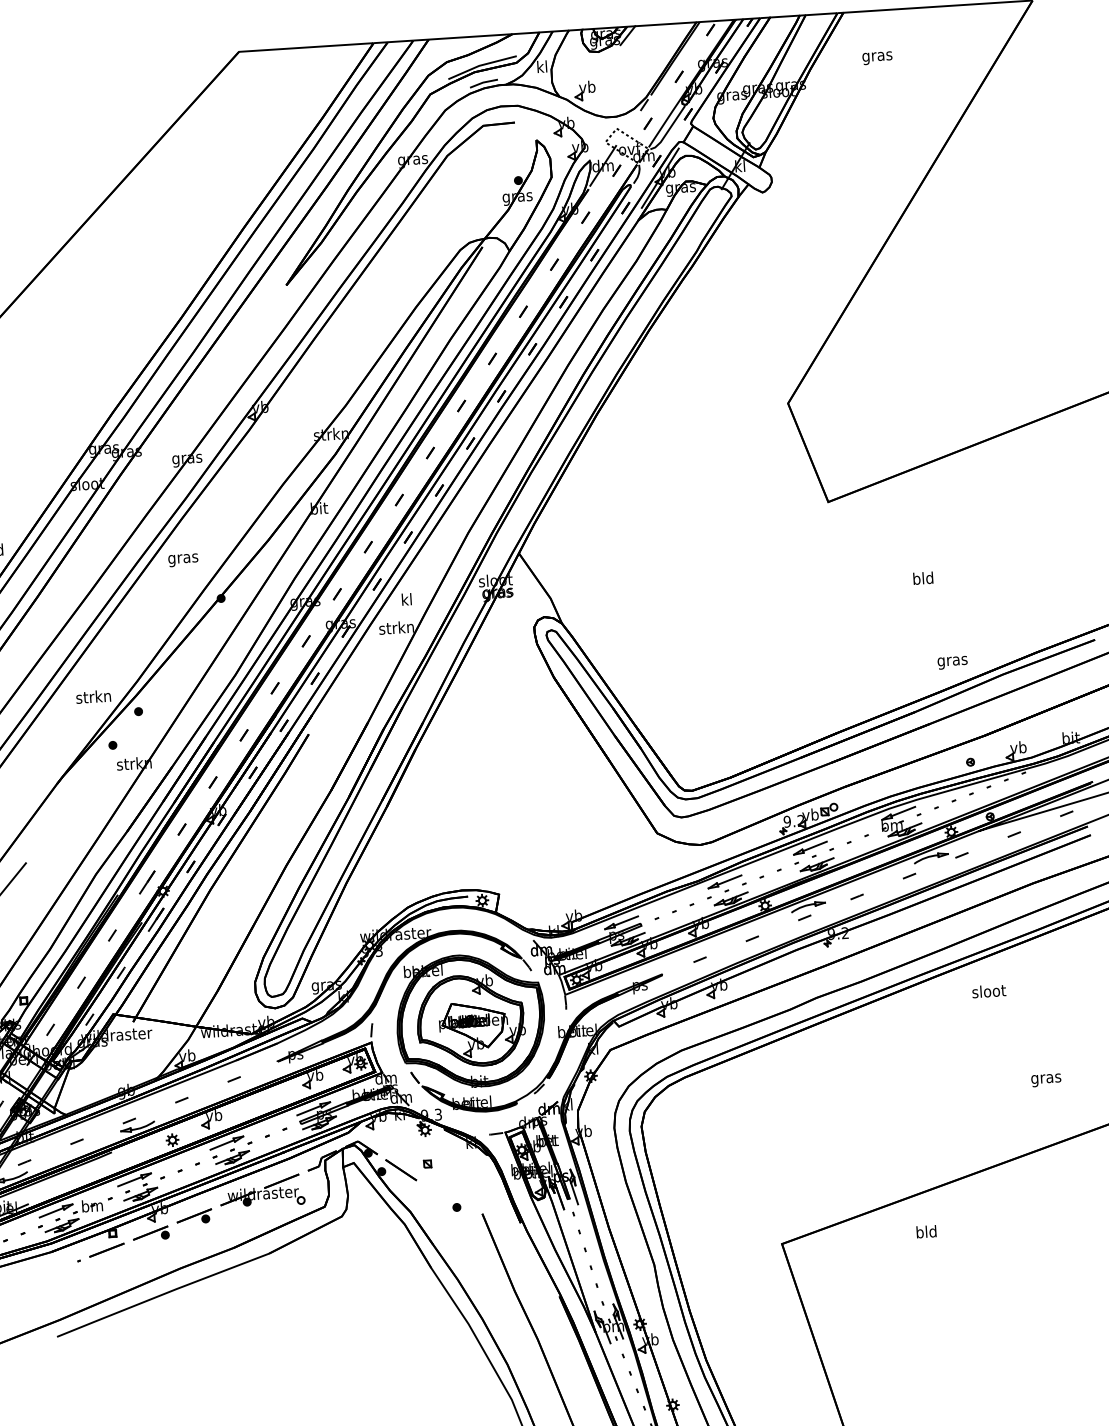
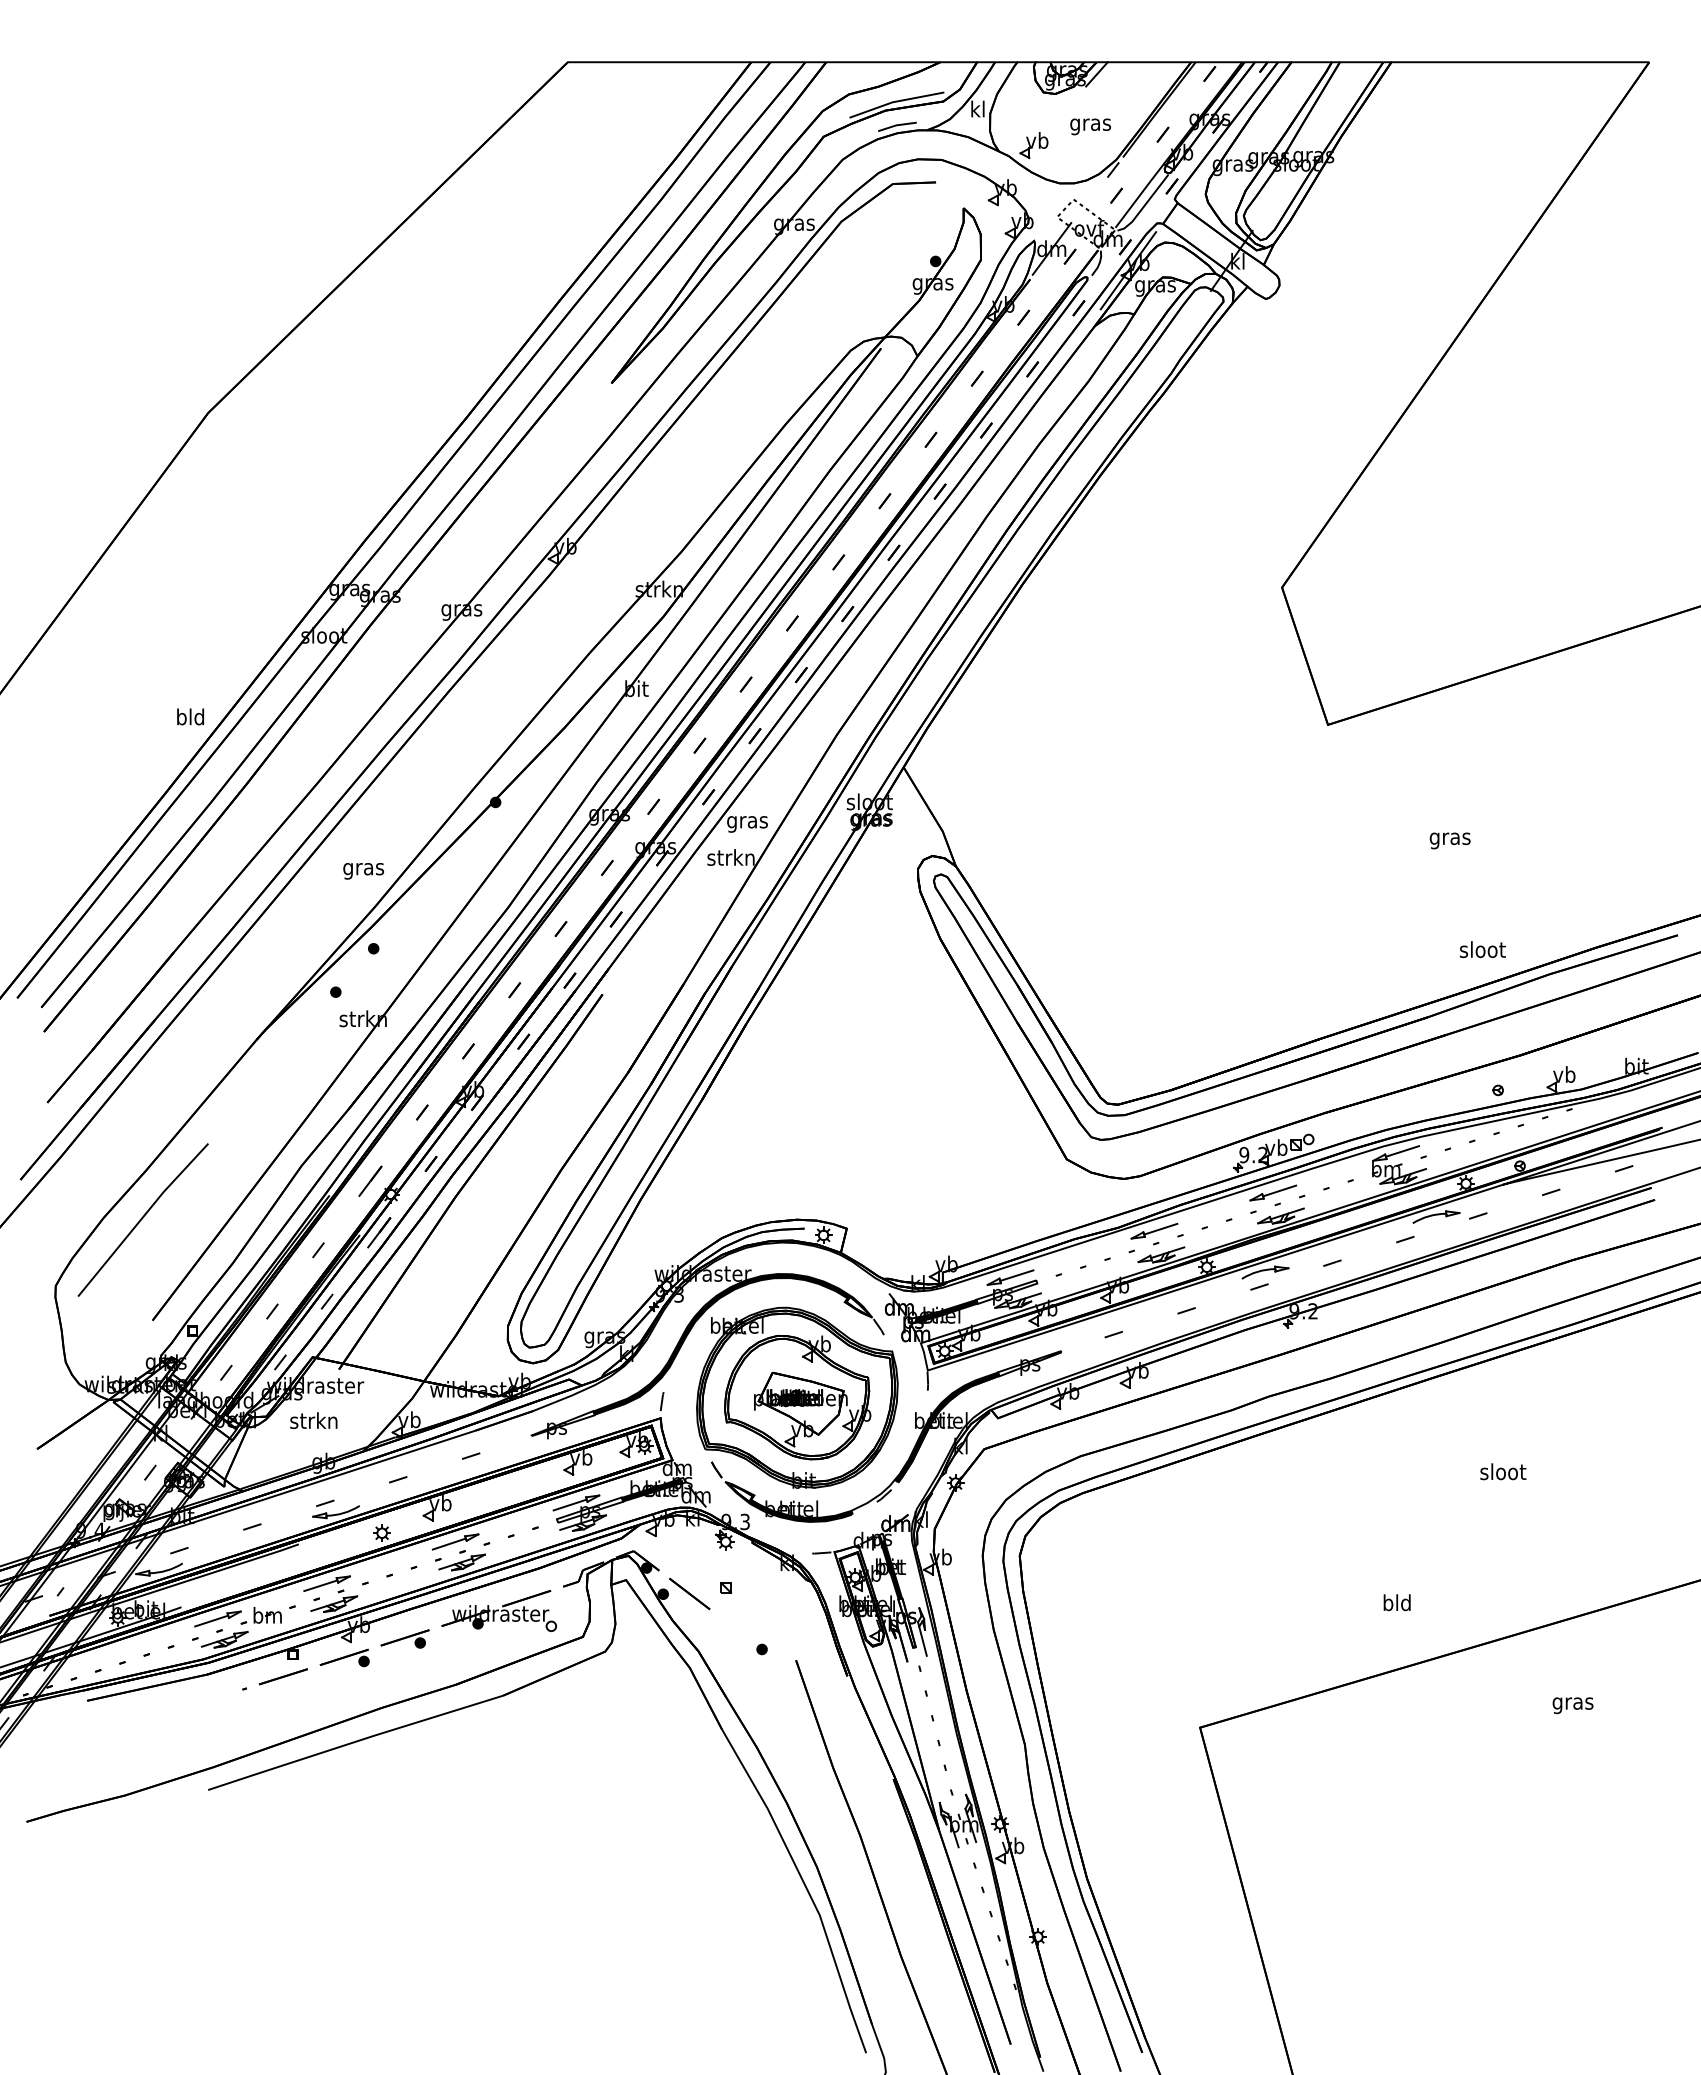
text: (877, 57) -> (1090, 126), moved
text: (183, 560) -> (363, 871), moved
text: (922, 579) -> (1449, 838), bld -> gras
text: (406, 600) -> (747, 821), kl -> gras
text: (952, 661) -> (1482, 951), gras -> sloot
text: (93, 696) -> (313, 1420), moved
text: (989, 991) -> (1503, 1471), moved
text: (1045, 1080) -> (1572, 1705), moved
text: (925, 1231) -> (1396, 1602), moved

